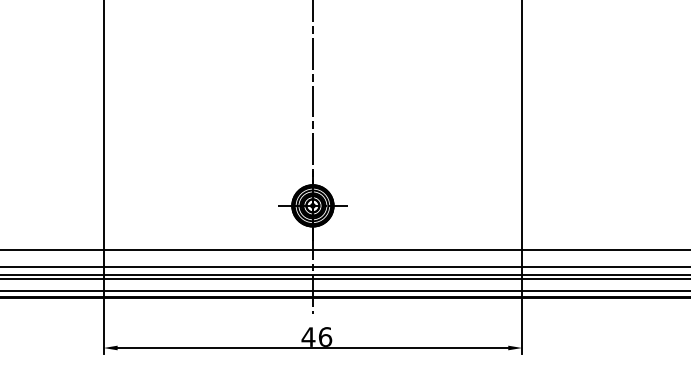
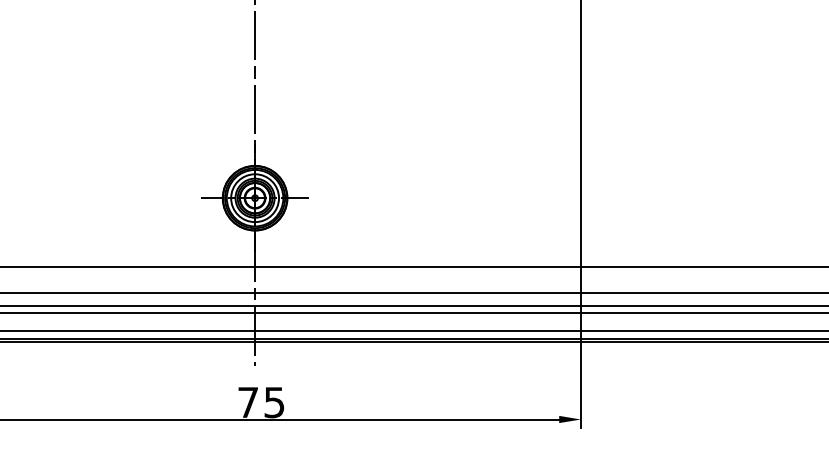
text: (316, 336) -> (260, 401), 46 -> 75

